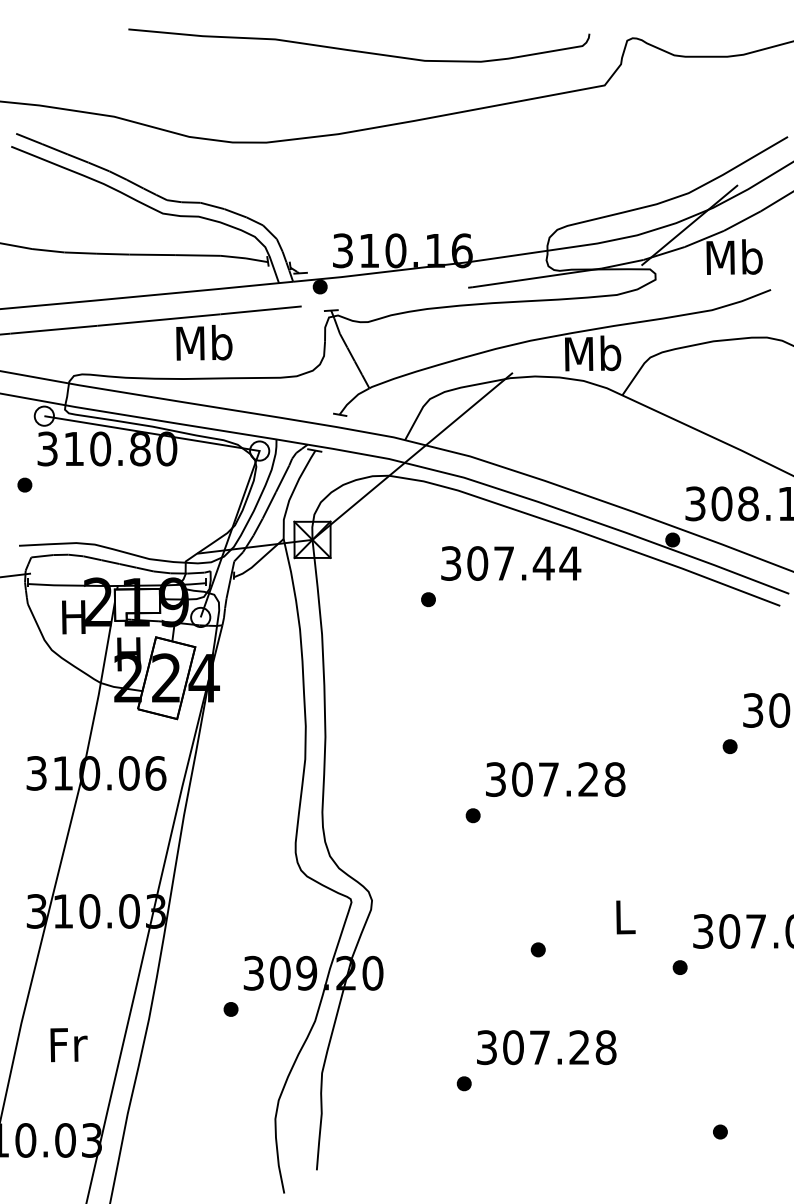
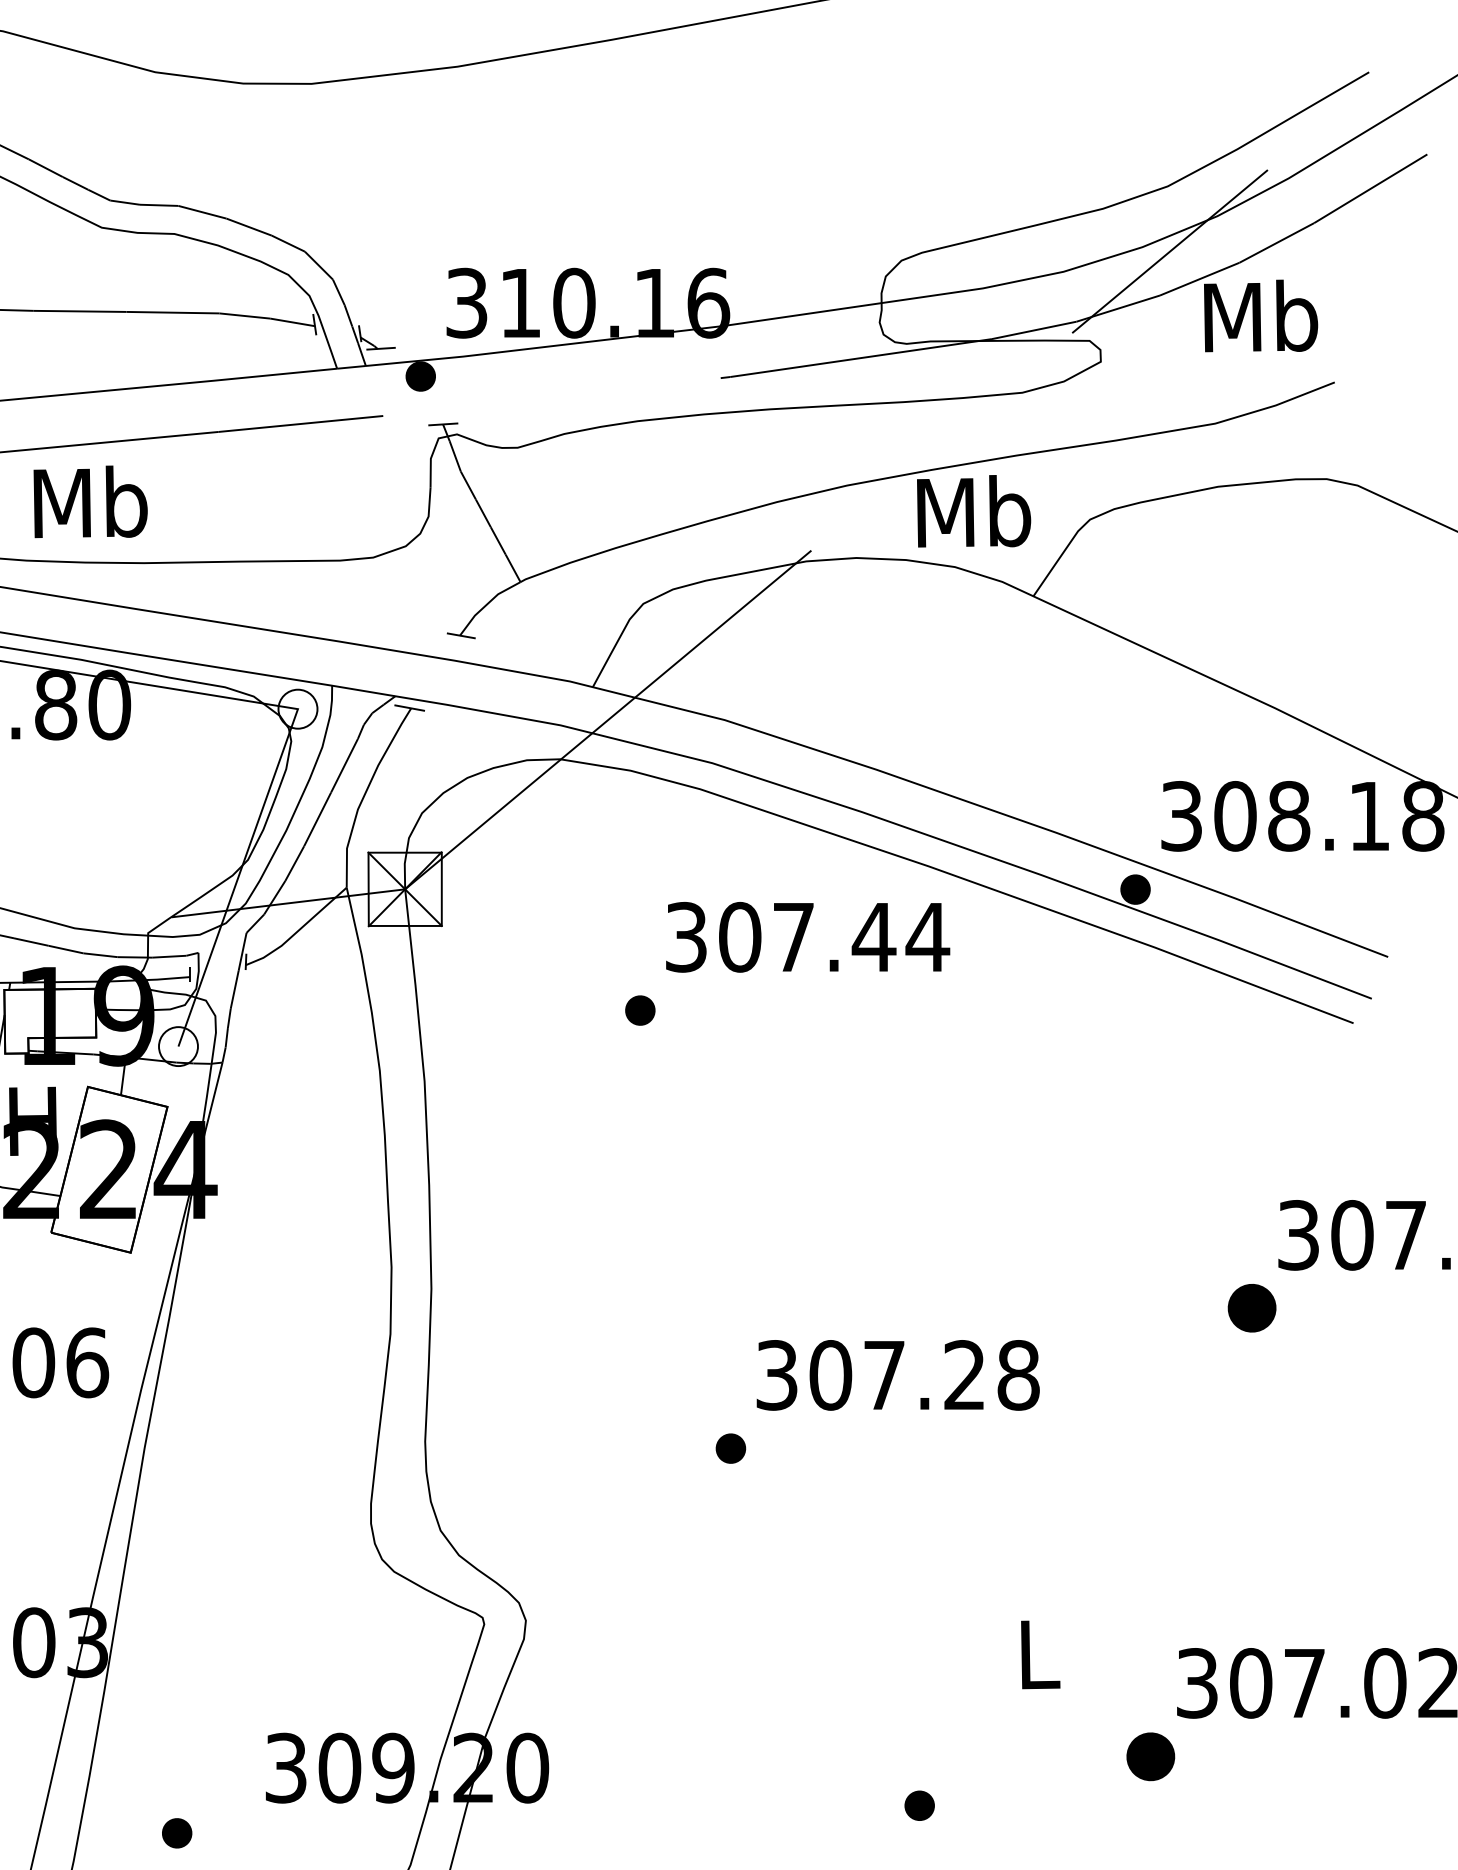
text: (204, 342) -> (90, 501), moved
part: (729, 746) -> (1250, 1308), size x1.6
part: (537, 949) -> (918, 1805), moved
part: (679, 967) -> (1149, 1756), size x1.6
part: (230, 1009) -> (176, 1833), moved

